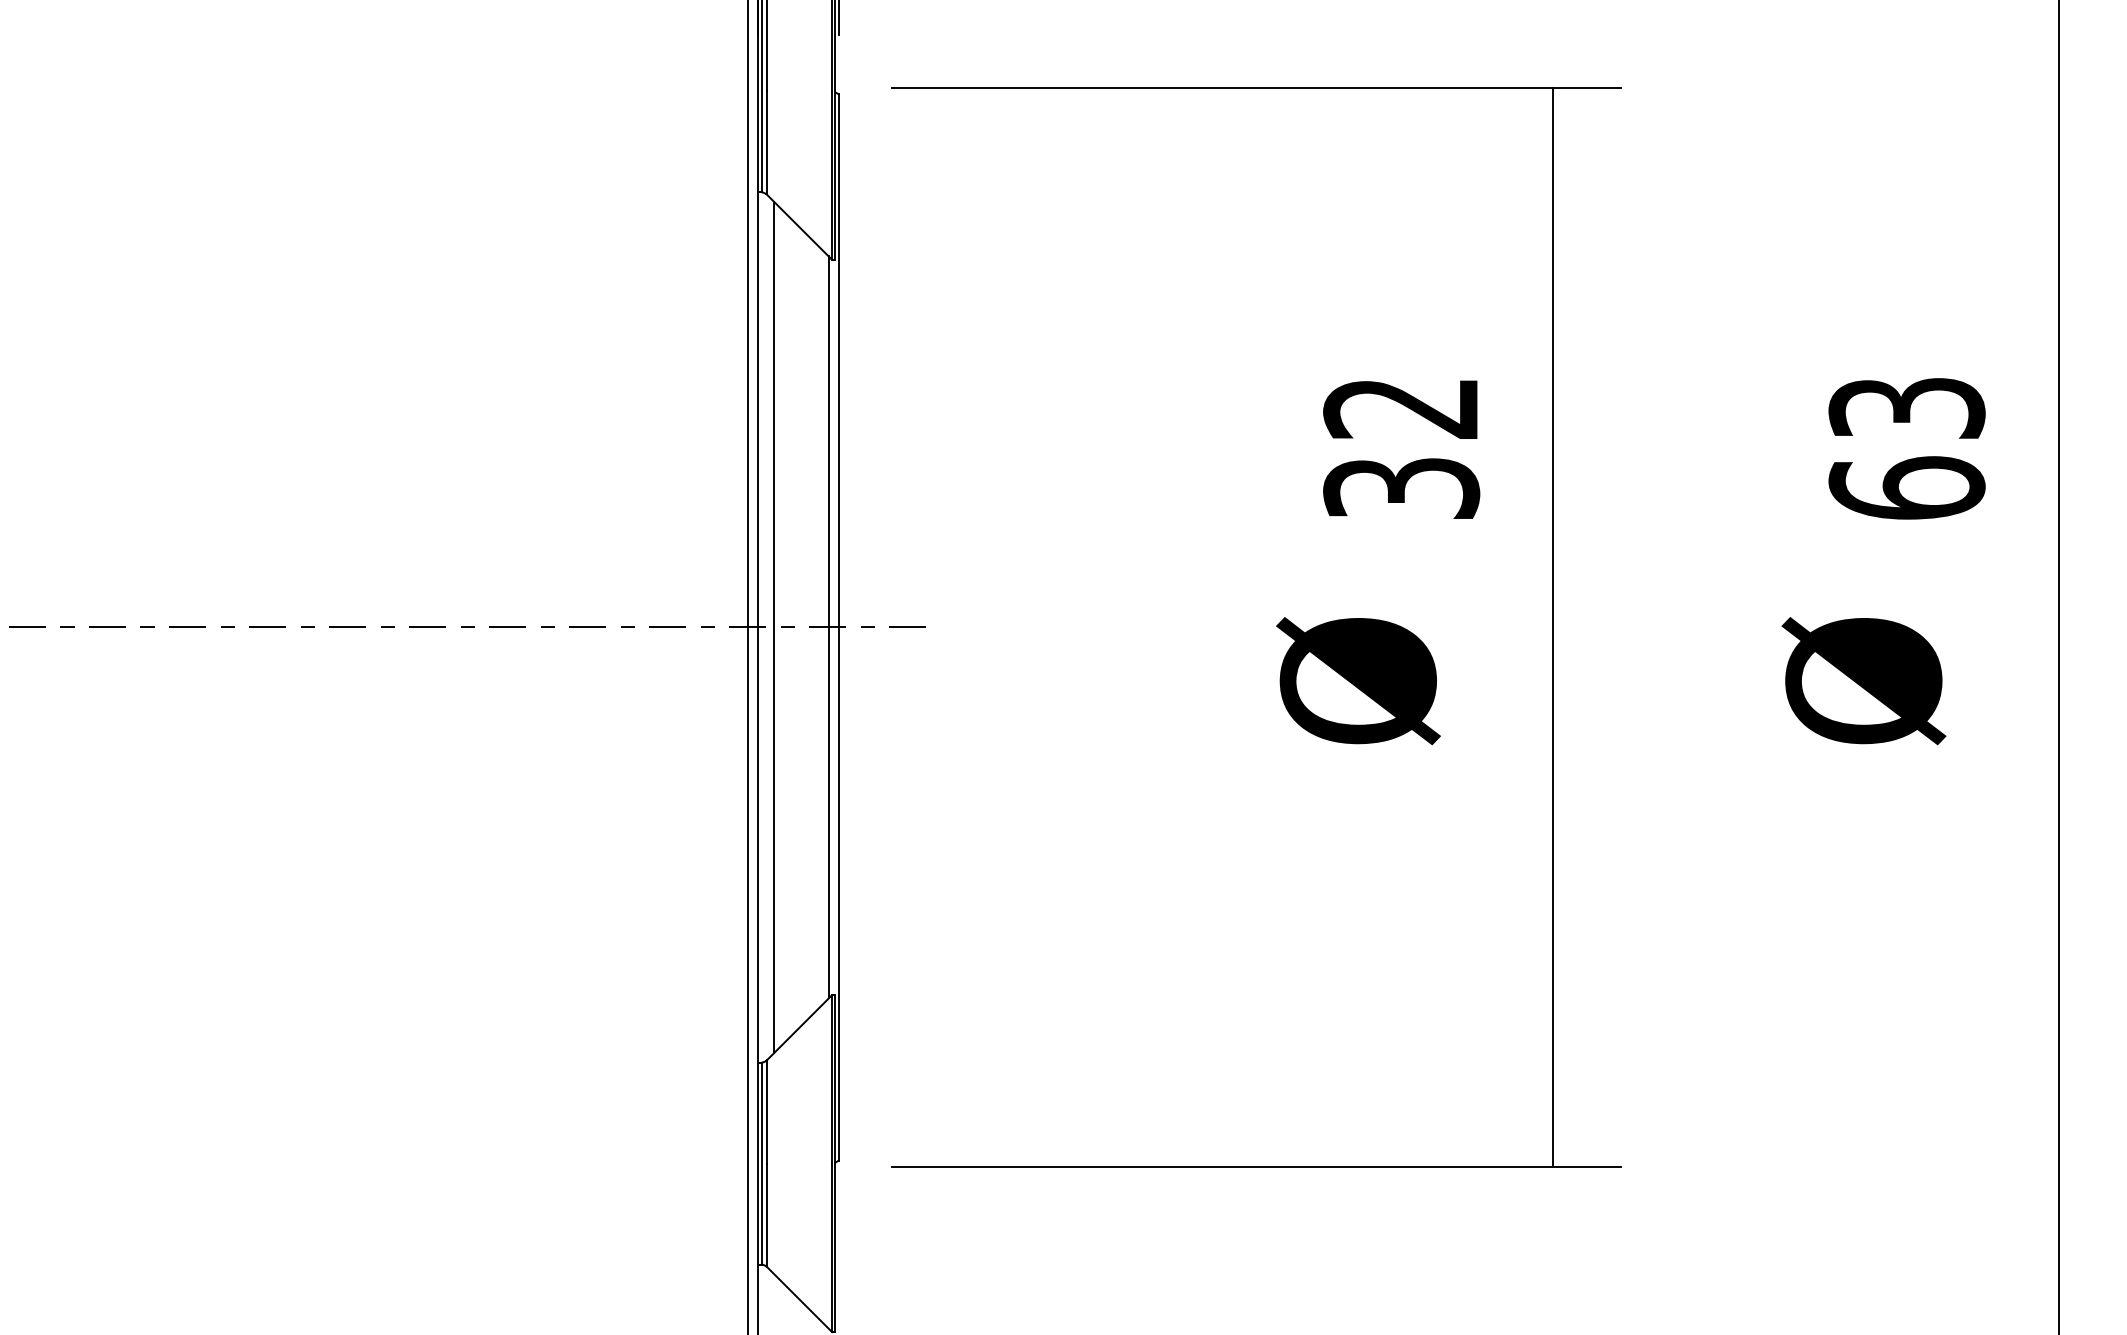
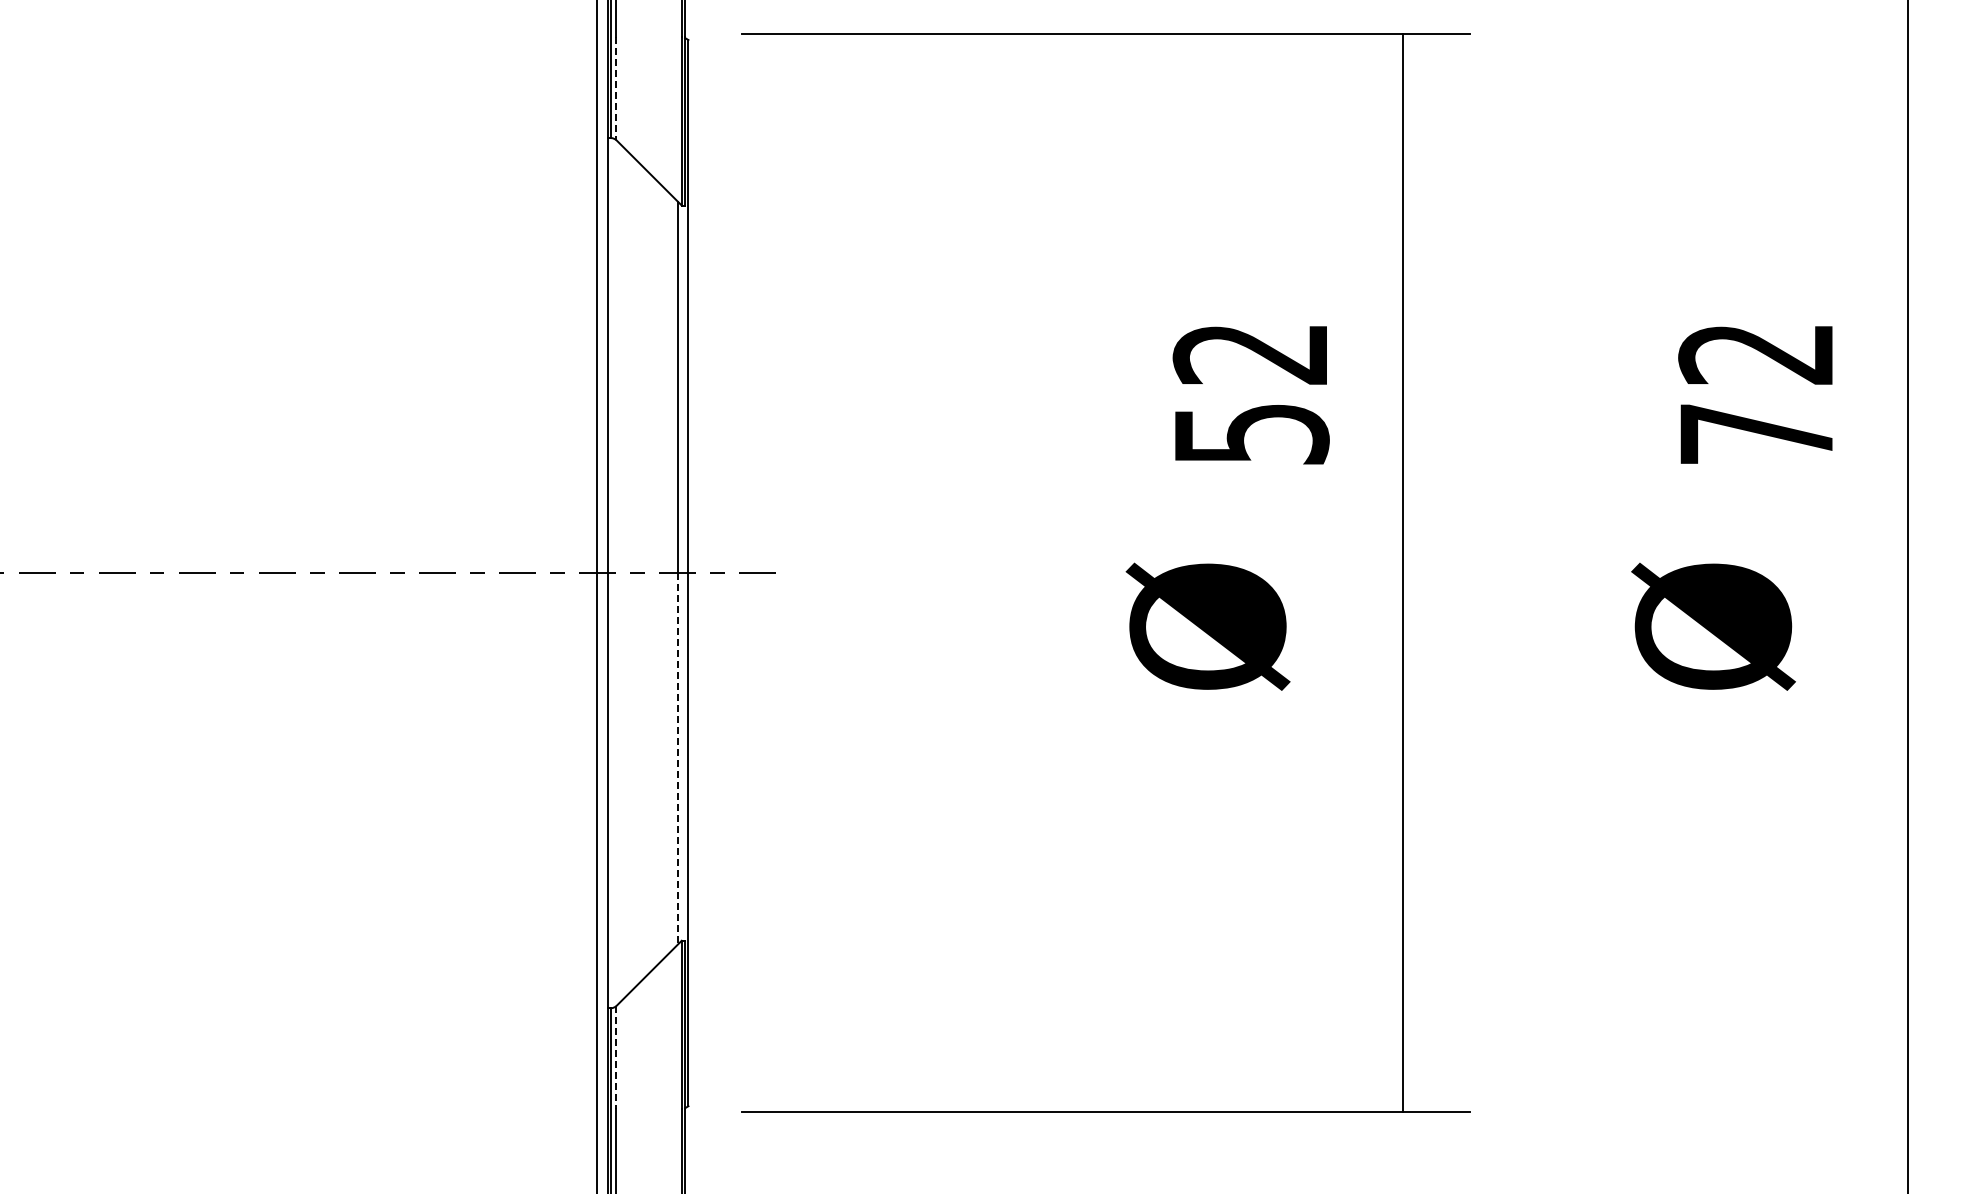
line: (766, 142) -> (616, 88), solid -> dashed
text: (1906, 448) -> (1756, 394), 63 -> 72
text: (1401, 488) -> (1251, 434), 32 -> 52
line: (774, 627) -> (624, 573), removed
line: (828, 812) -> (678, 758), solid -> dashed
line: (766, 1112) -> (616, 1058), solid -> dashed

